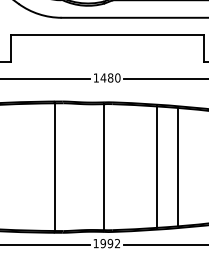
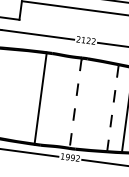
text: (106, 77) -> (85, 40), 1480 -> 2122
line: (104, 167) -> (75, 103), solid -> dashed
line: (156, 167) -> (112, 108), solid -> dashed

